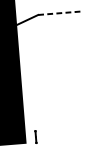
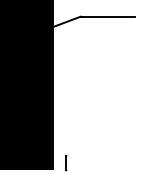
line: (61, 12) -> (108, 16), dashed -> solid

